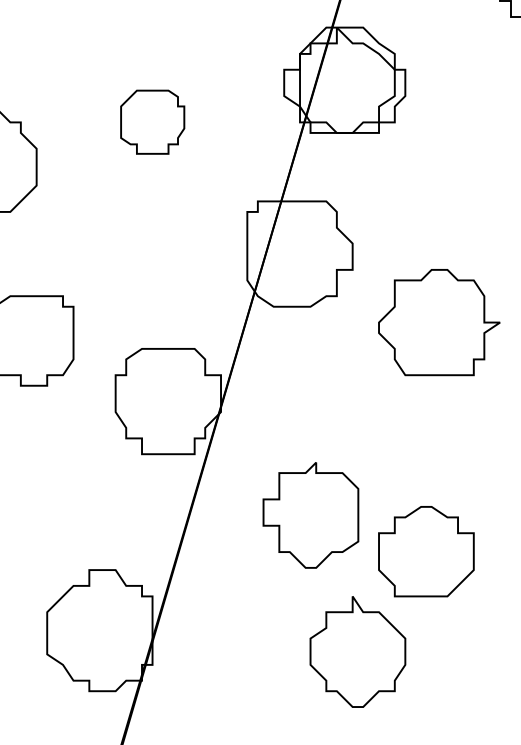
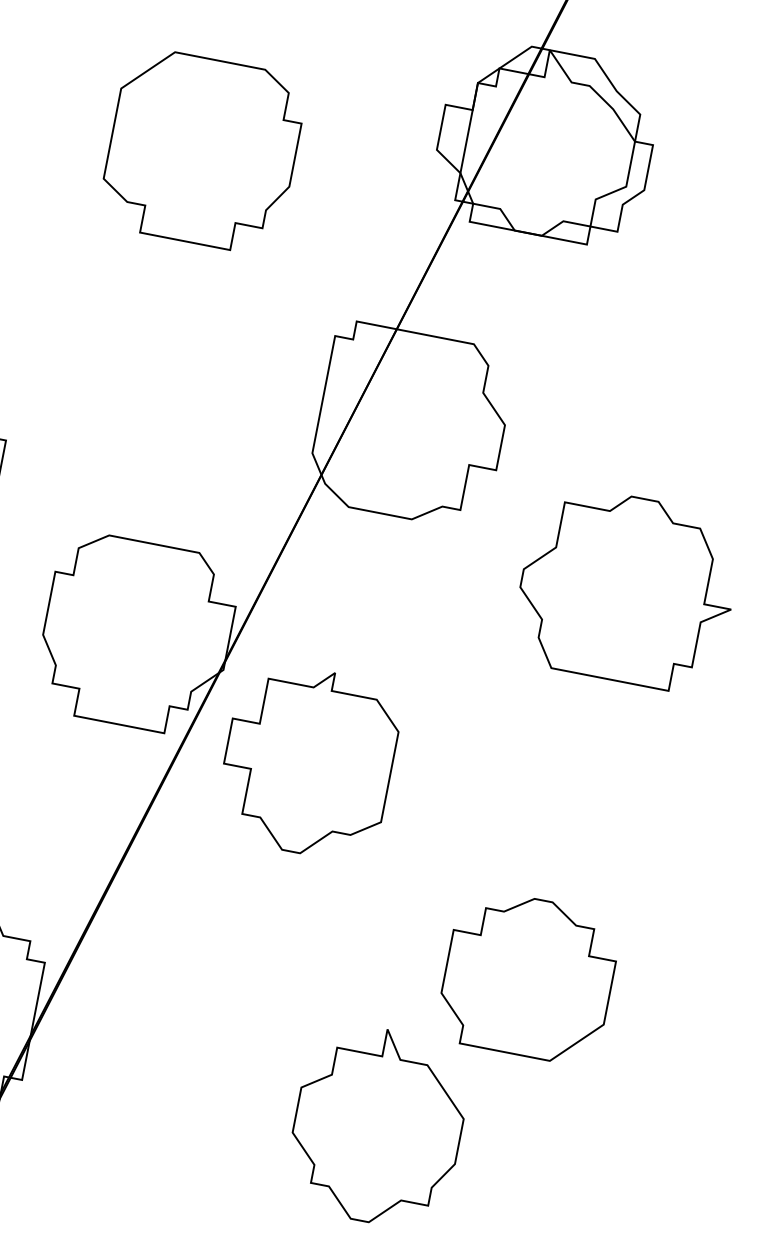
part: (152, 121) -> (202, 149), size x1.67
part: (310, 515) -> (307, 761), moved

